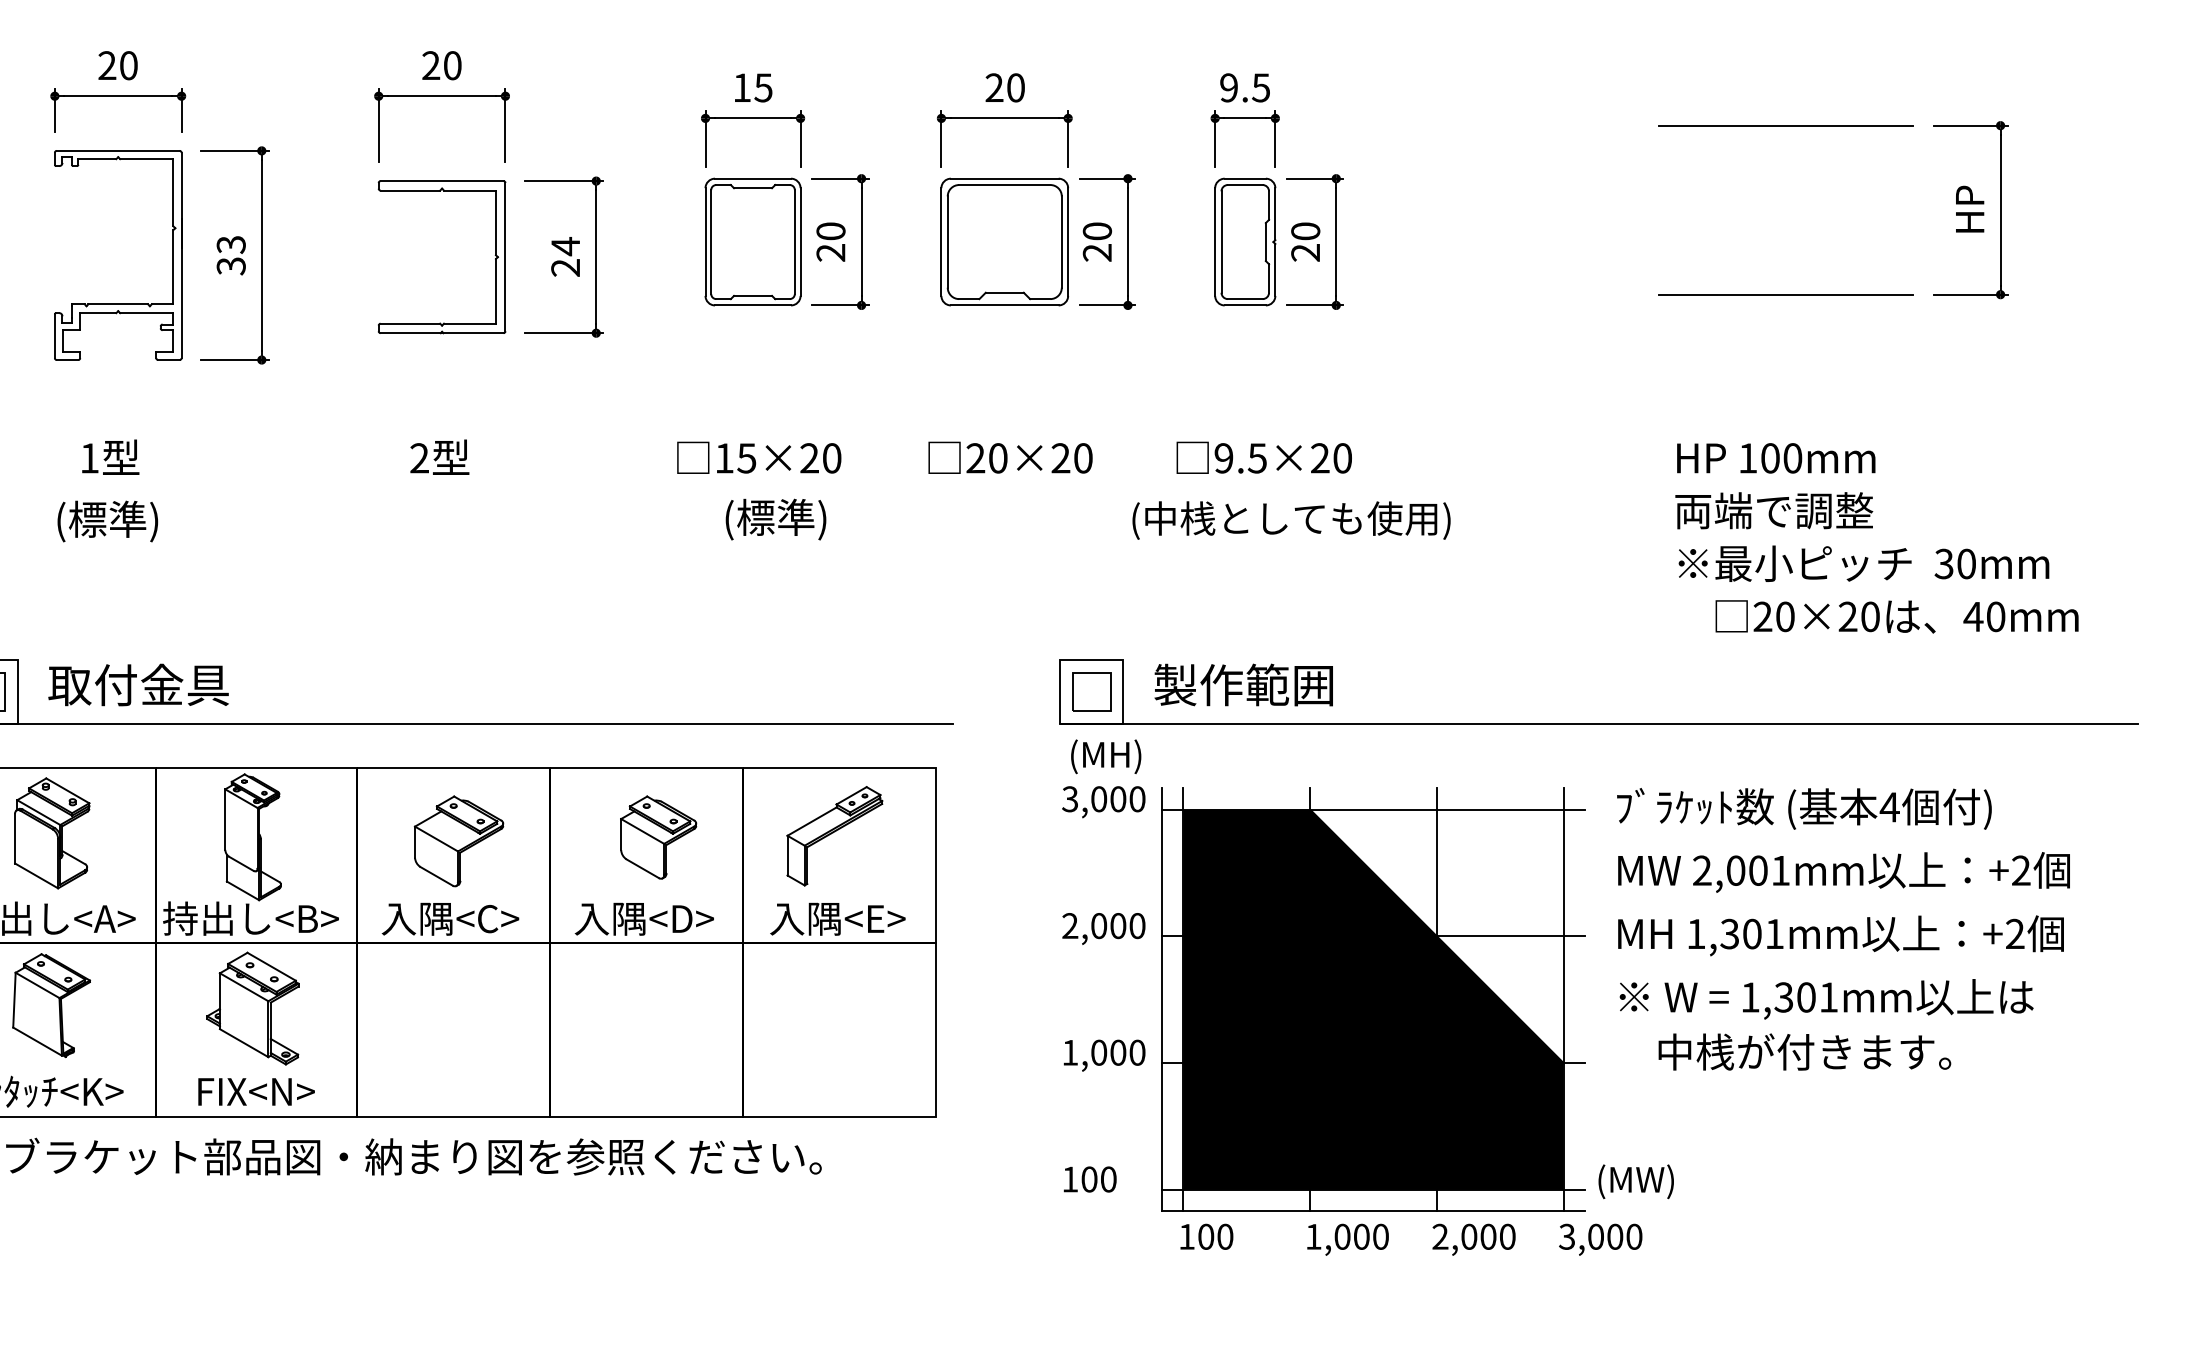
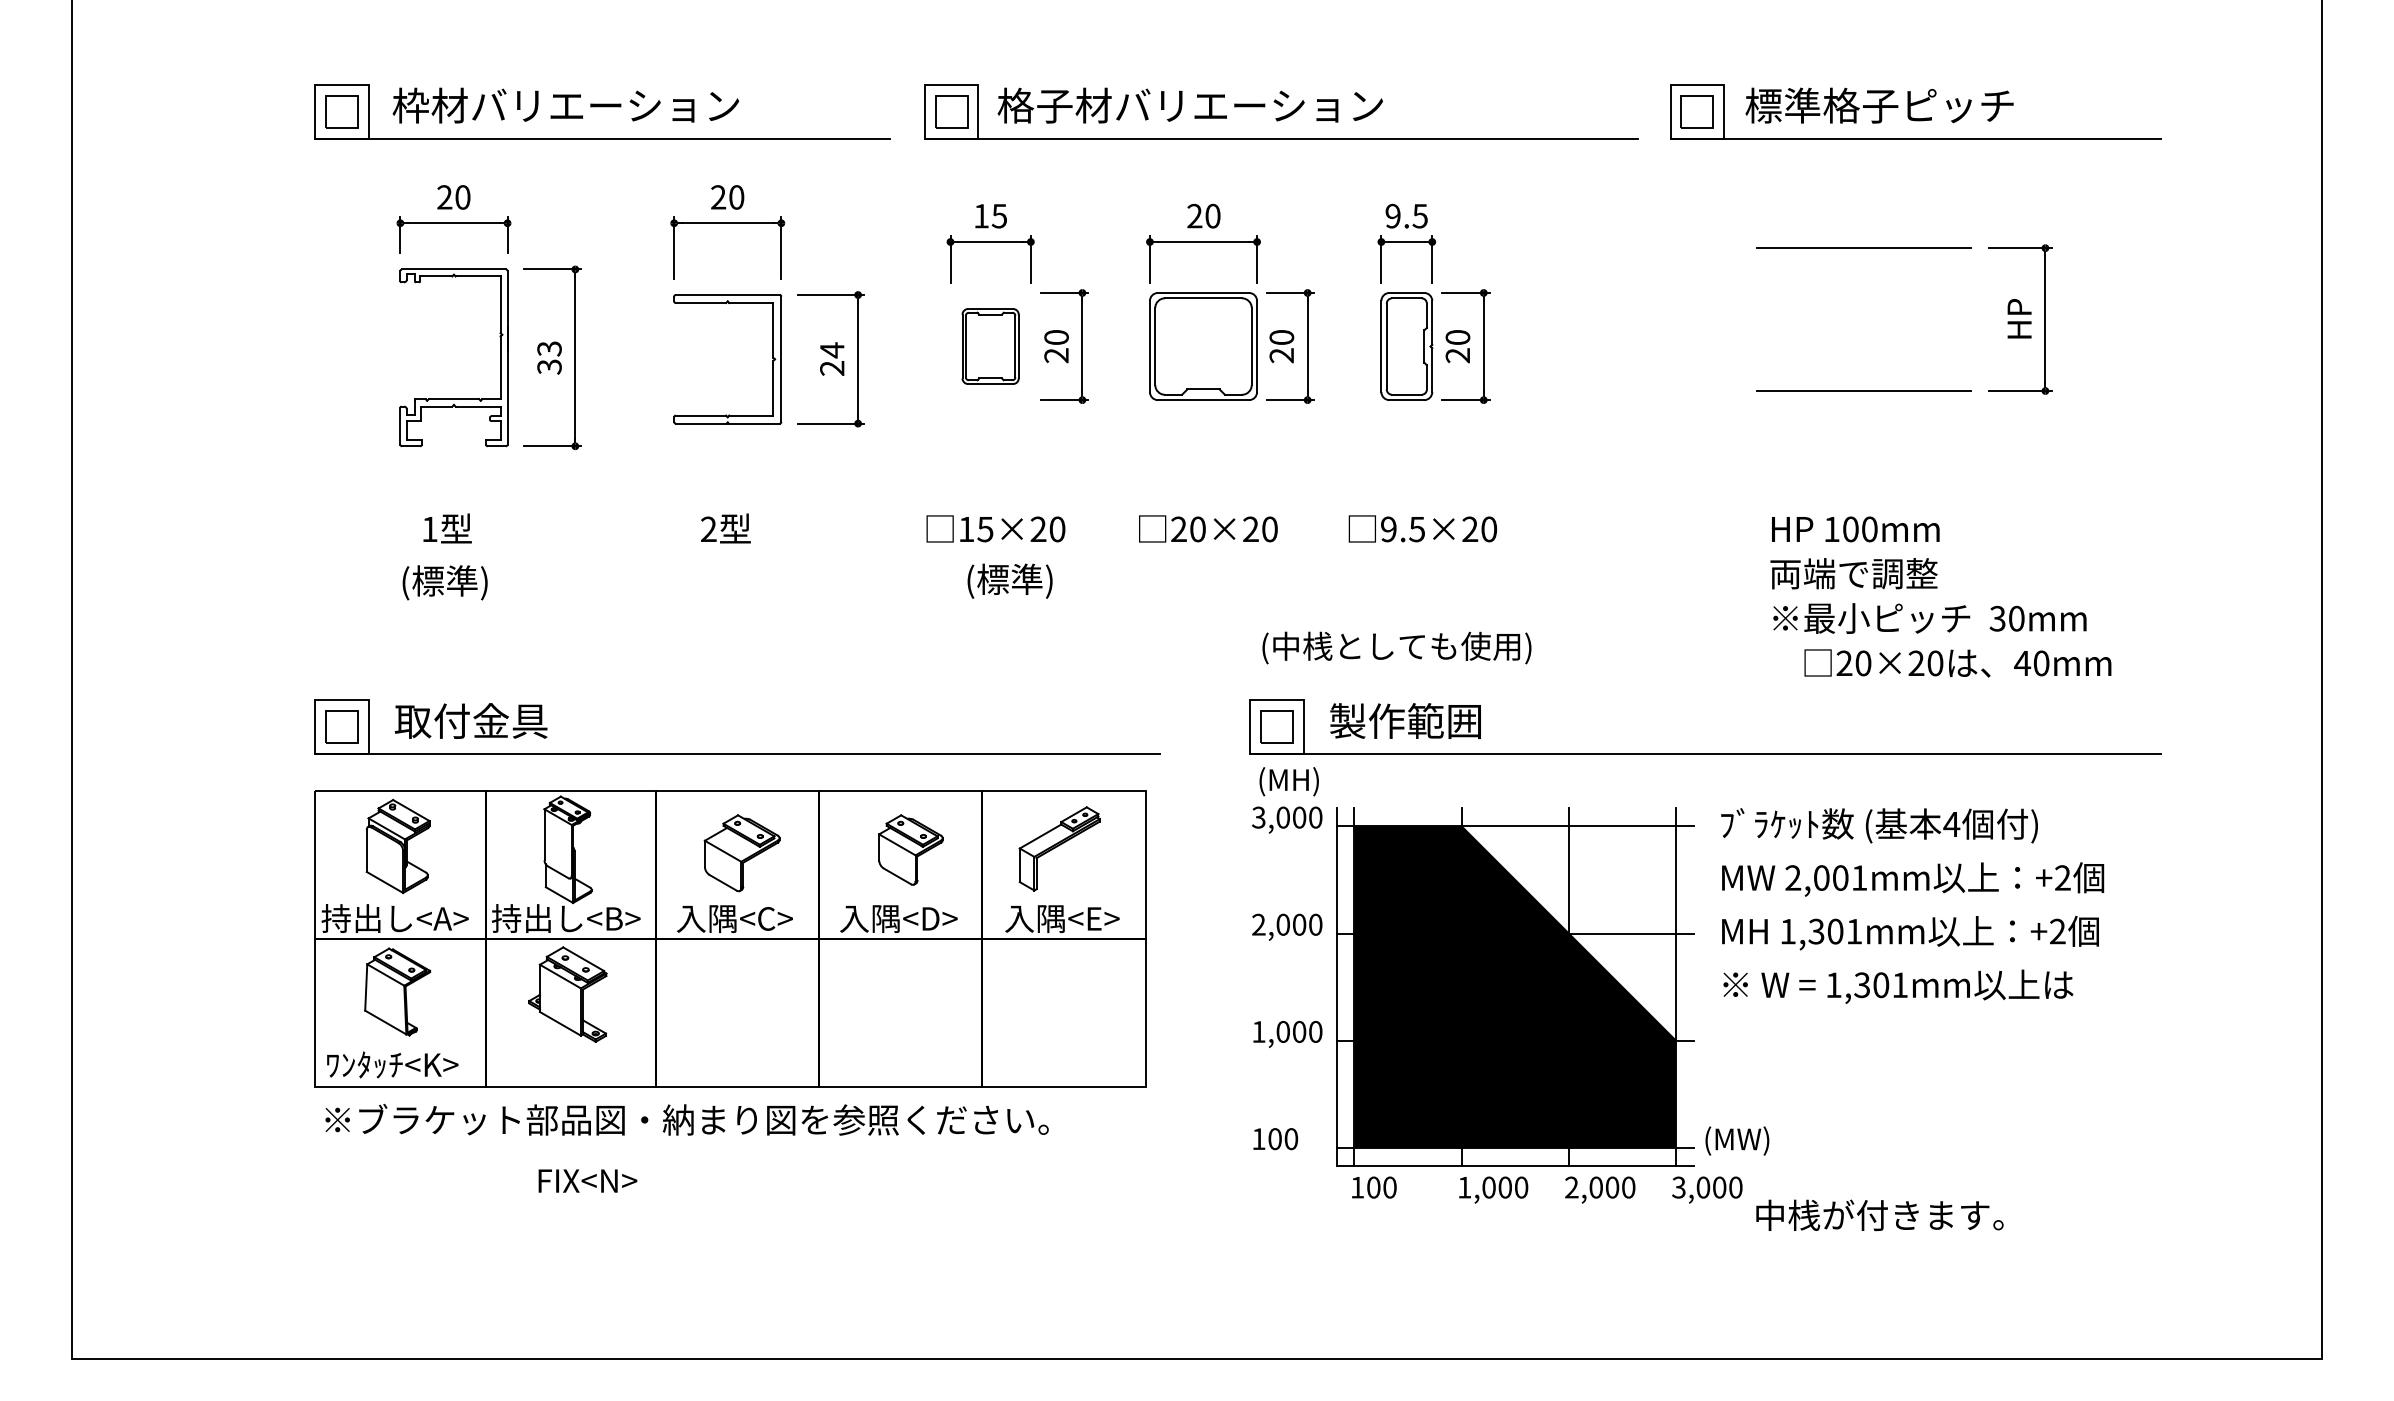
part: (752, 242) -> (990, 346), size x0.7
text: (1291, 519) -> (1396, 647), moved
text: (1804, 1052) -> (1879, 1215), moved
text: (256, 1091) -> (587, 1180), moved

